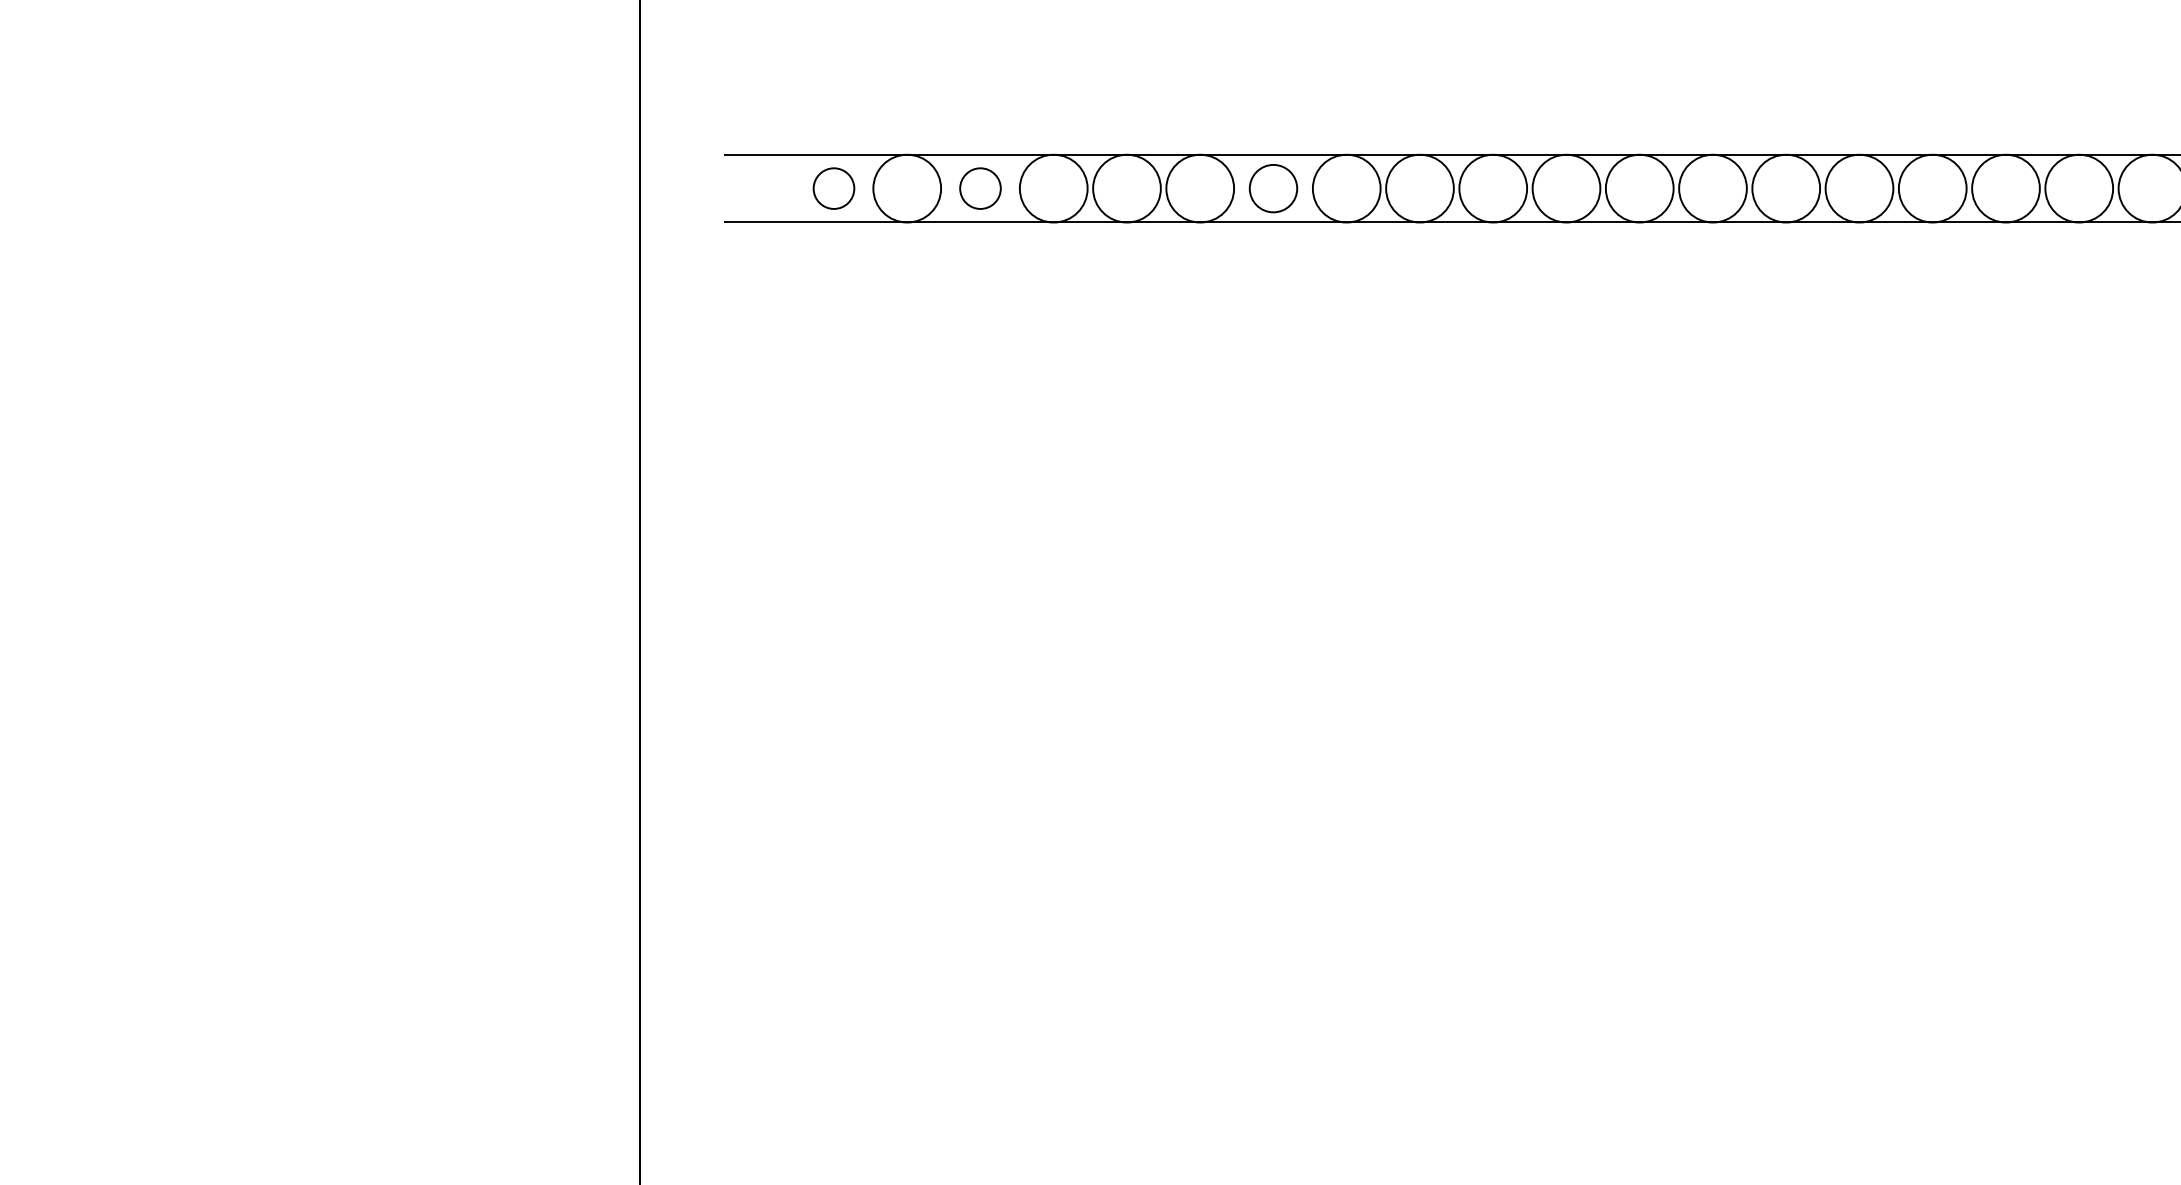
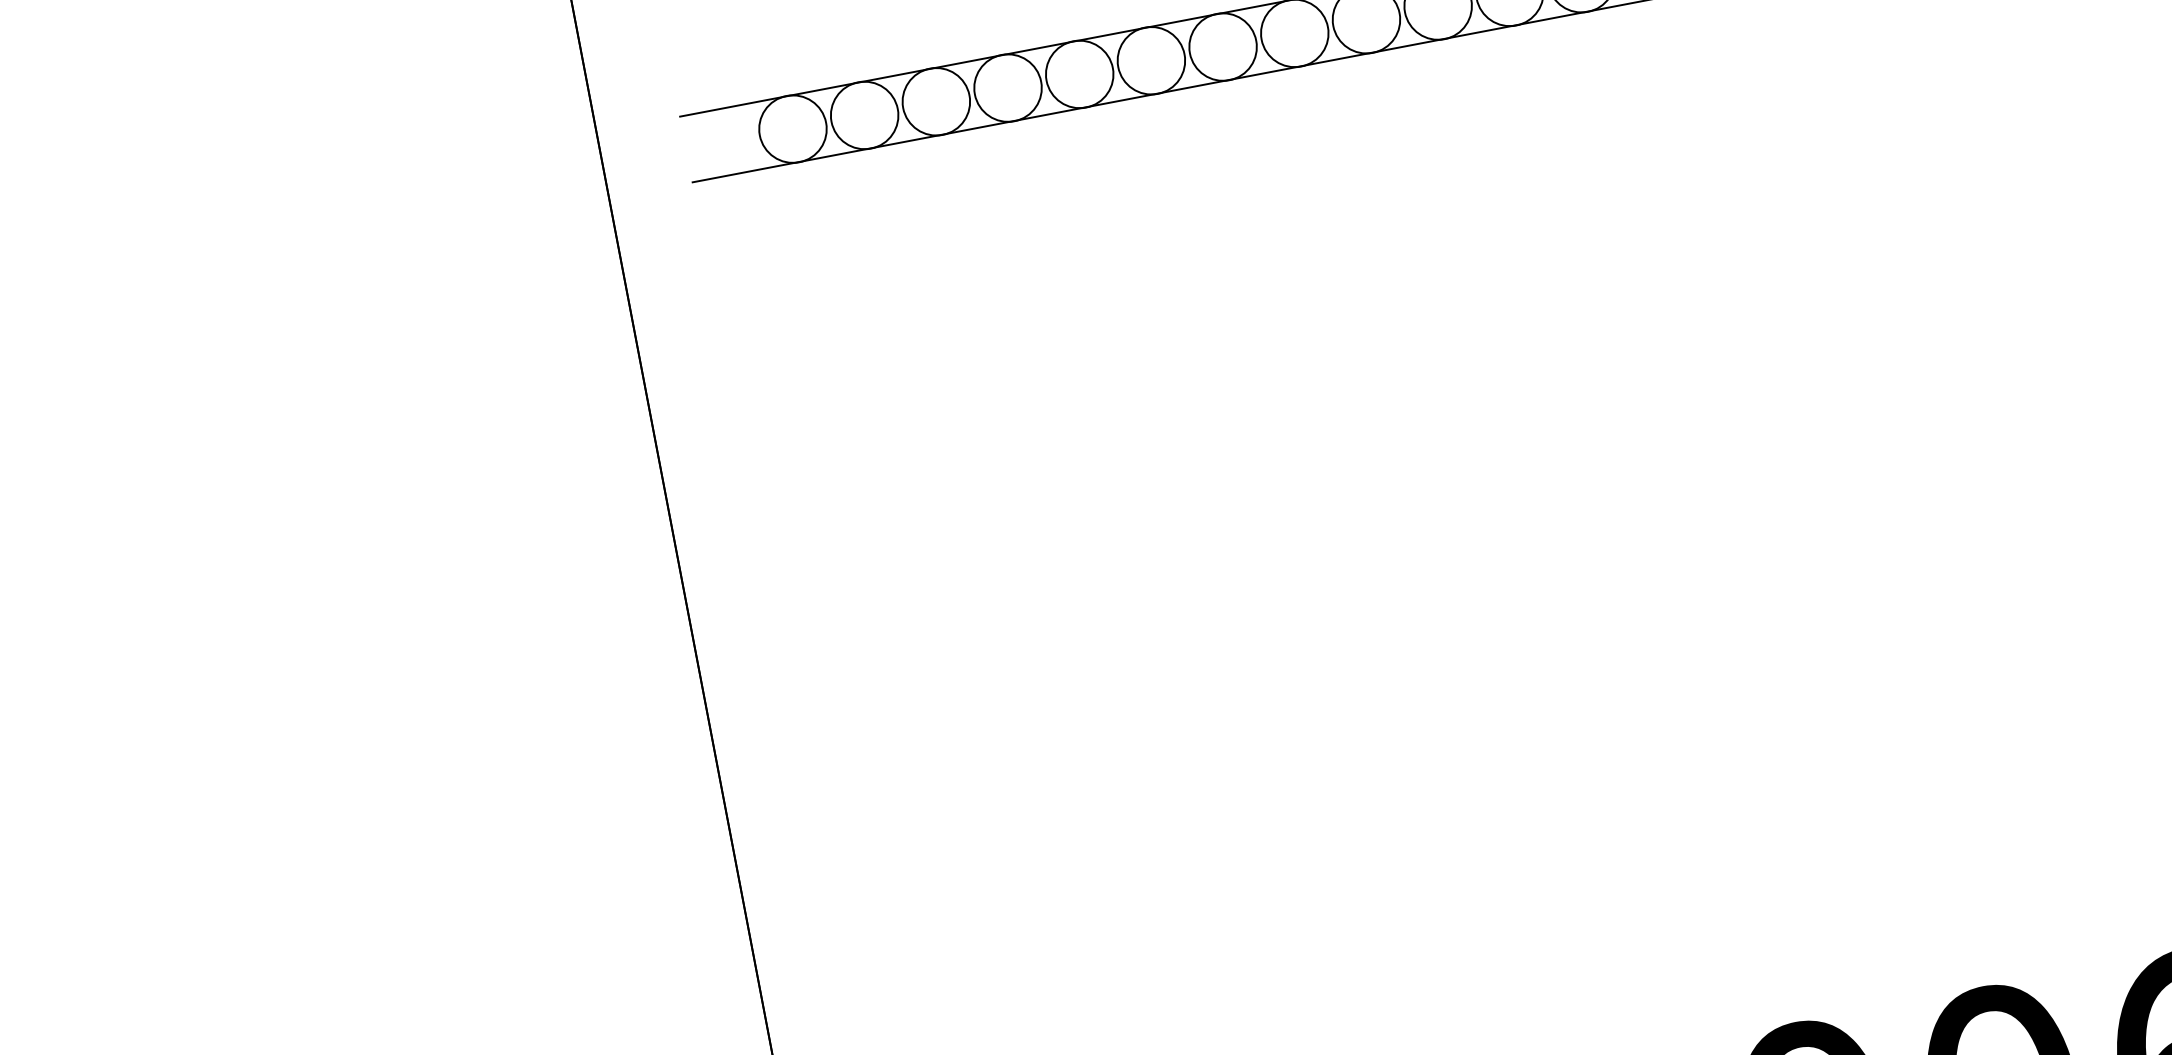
circle: (833, 188) -> (792, 129), size x1.67
circle: (980, 188) -> (936, 101), size x1.67
circle: (1273, 188) -> (1223, 46), size x1.43

